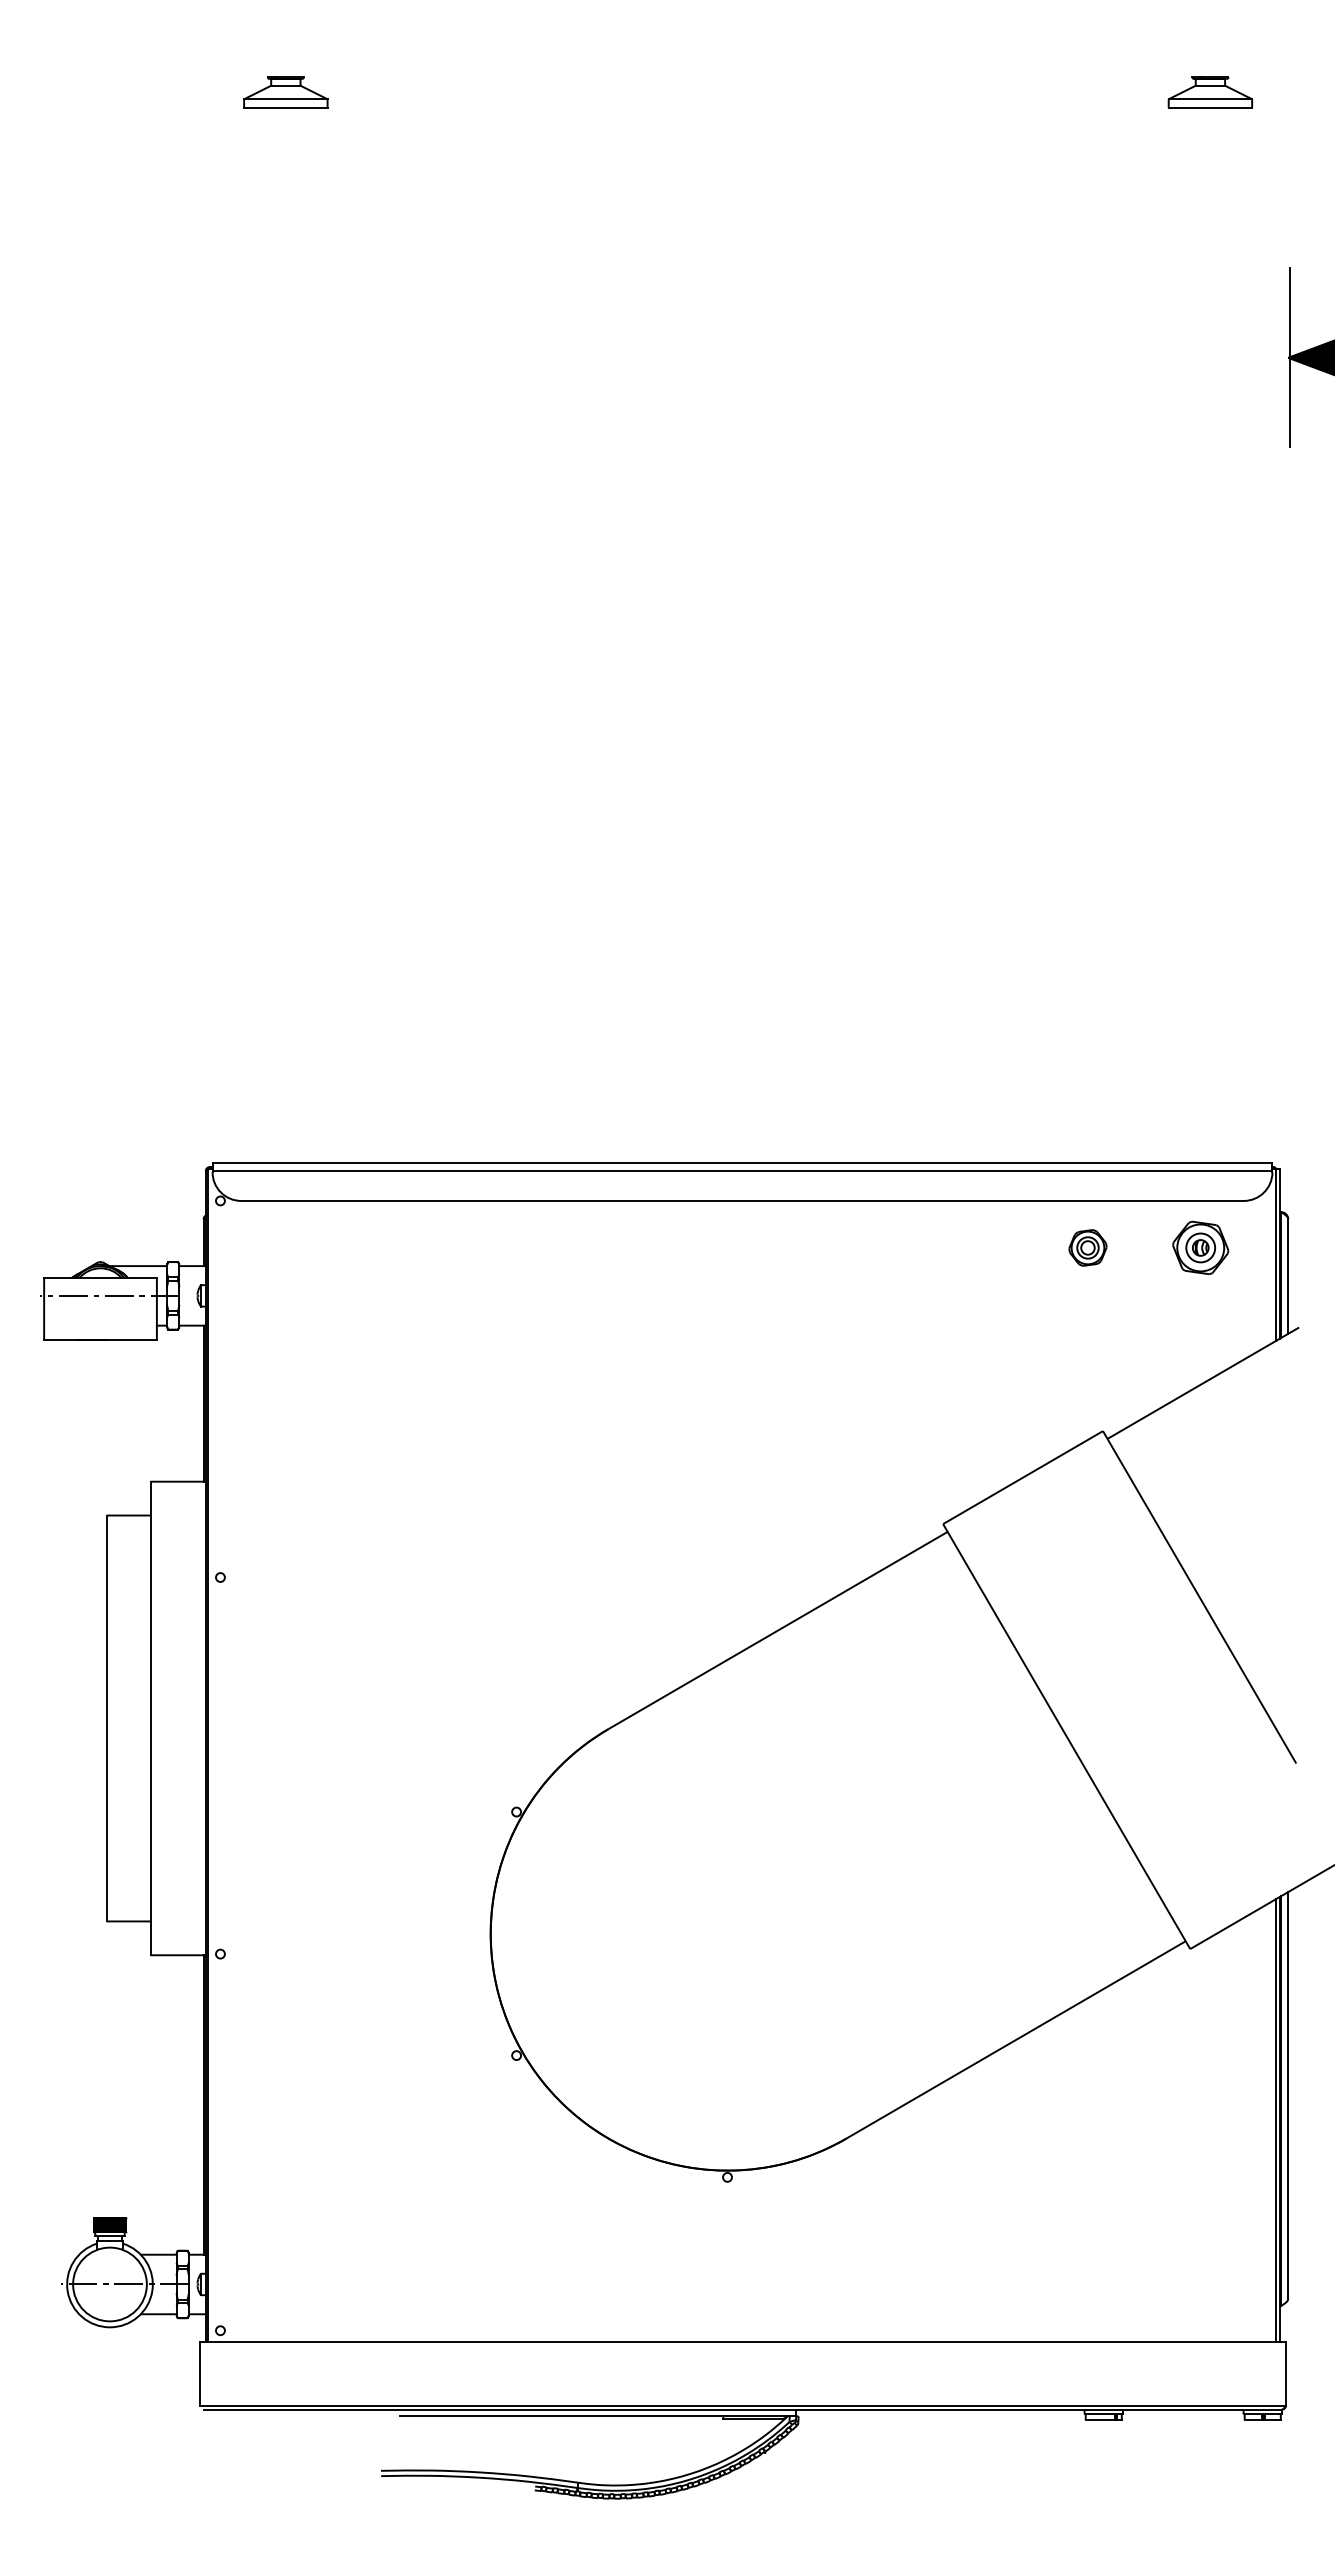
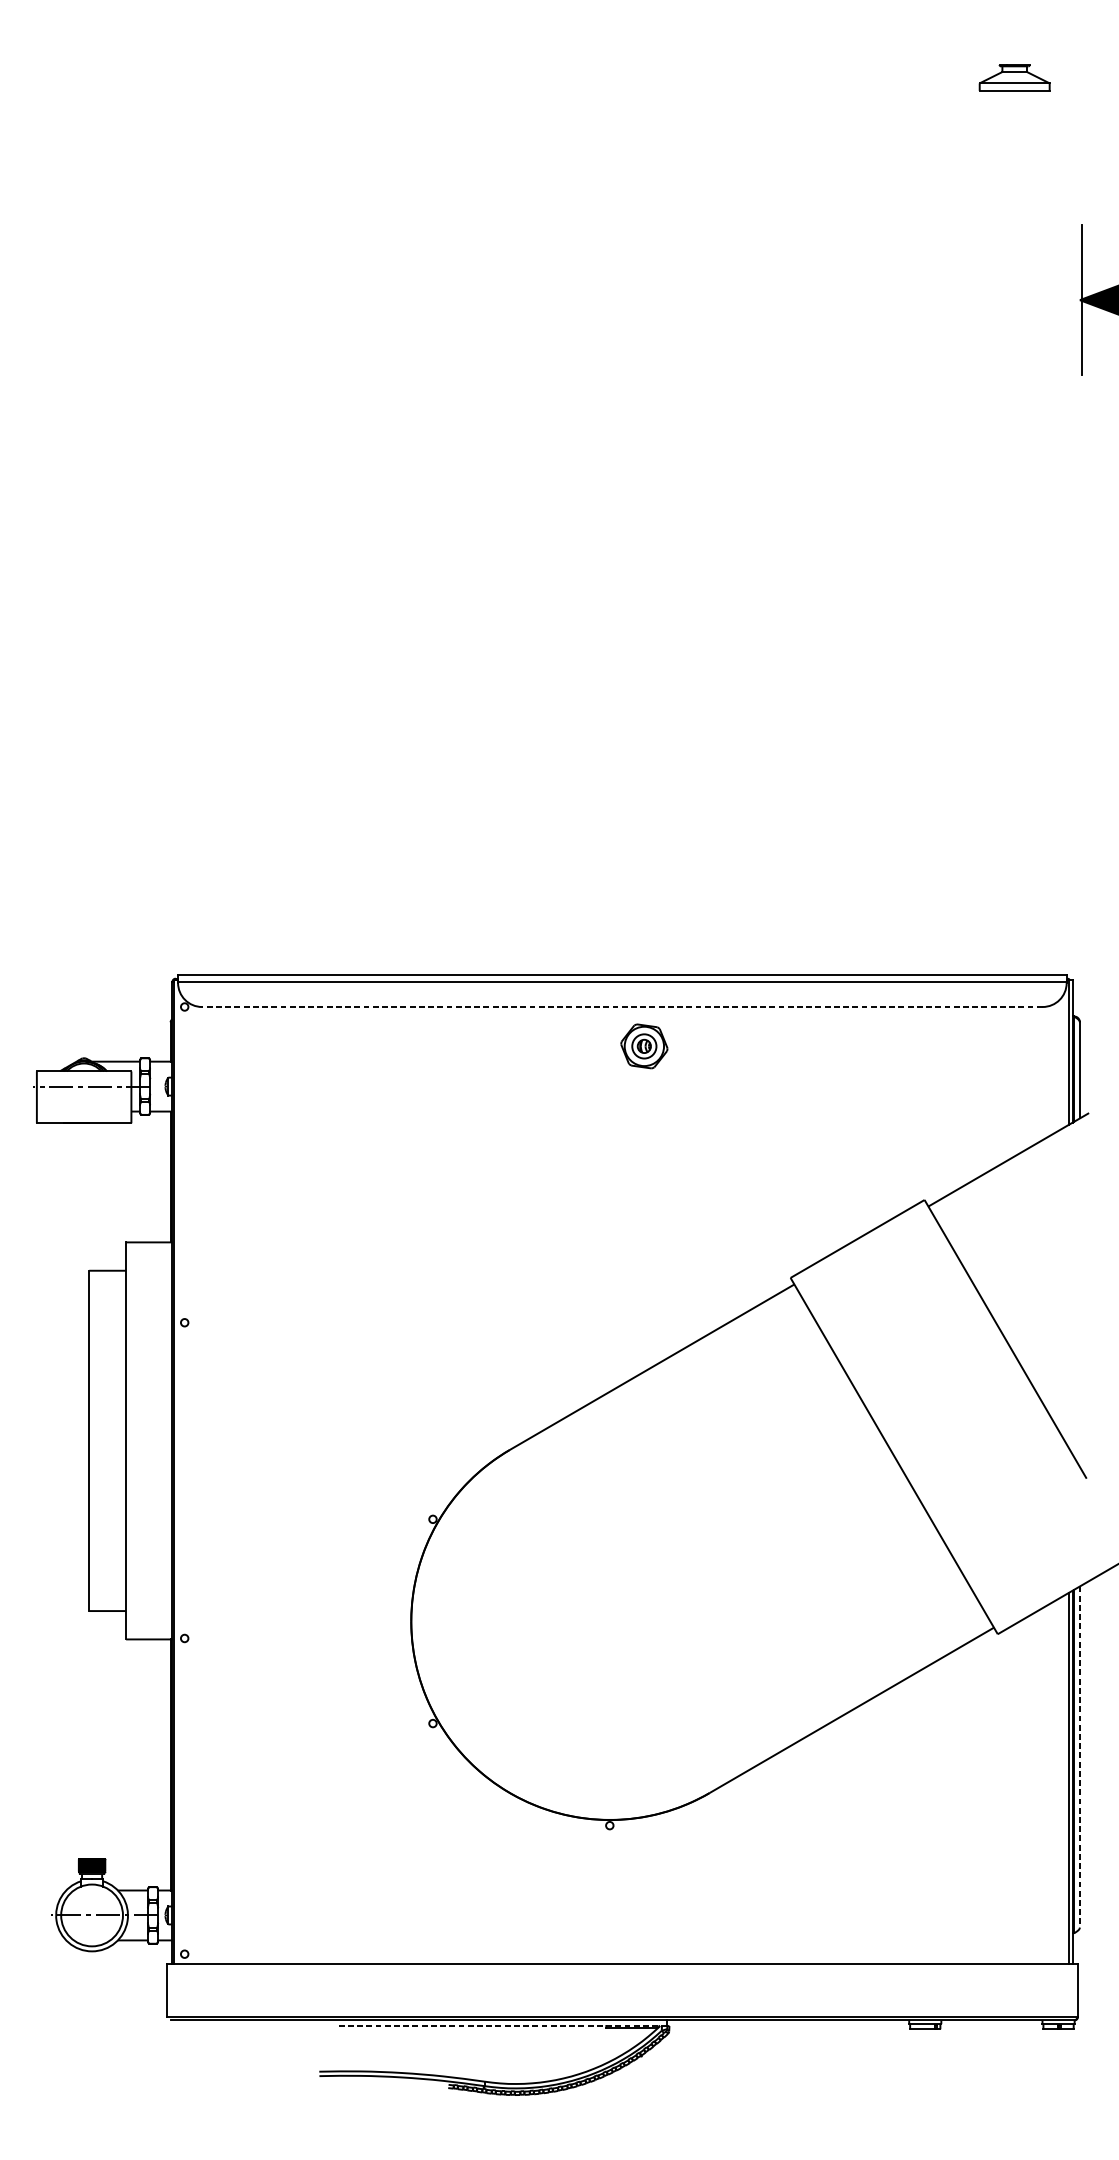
part: (285, 92) -> (239, 77), removed
line: (742, 1200) -> (622, 1006), solid -> dashed
part: (1087, 1247) -> (911, 1046), removed
part: (1200, 1247) -> (644, 1046), moved
line: (1288, 2096) -> (1080, 1757), solid -> dashed
line: (597, 2416) -> (500, 2026), solid -> dashed

